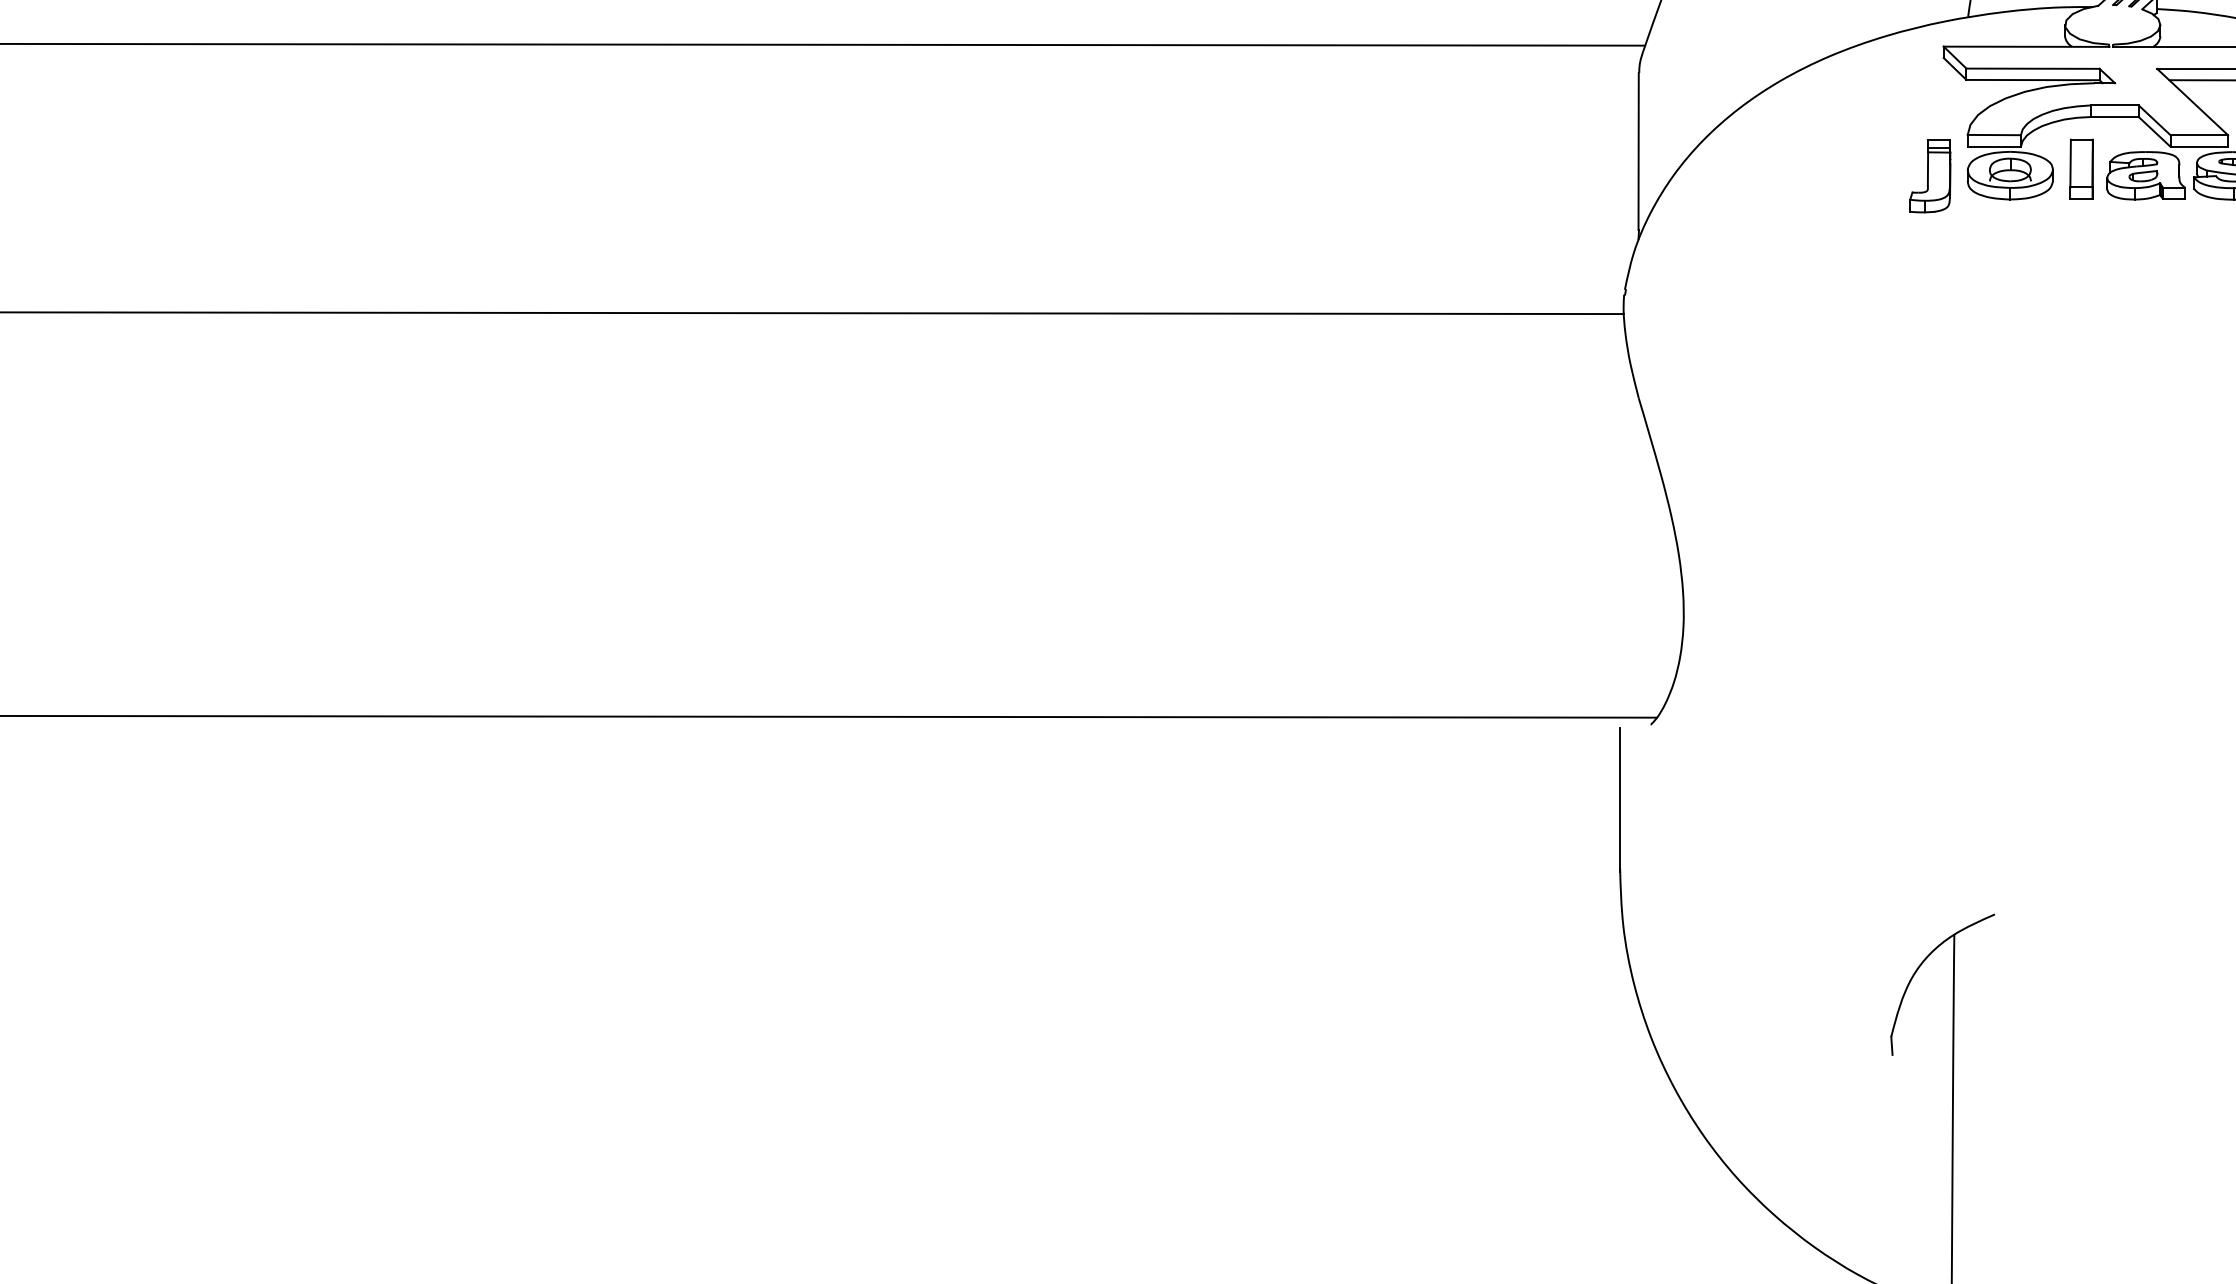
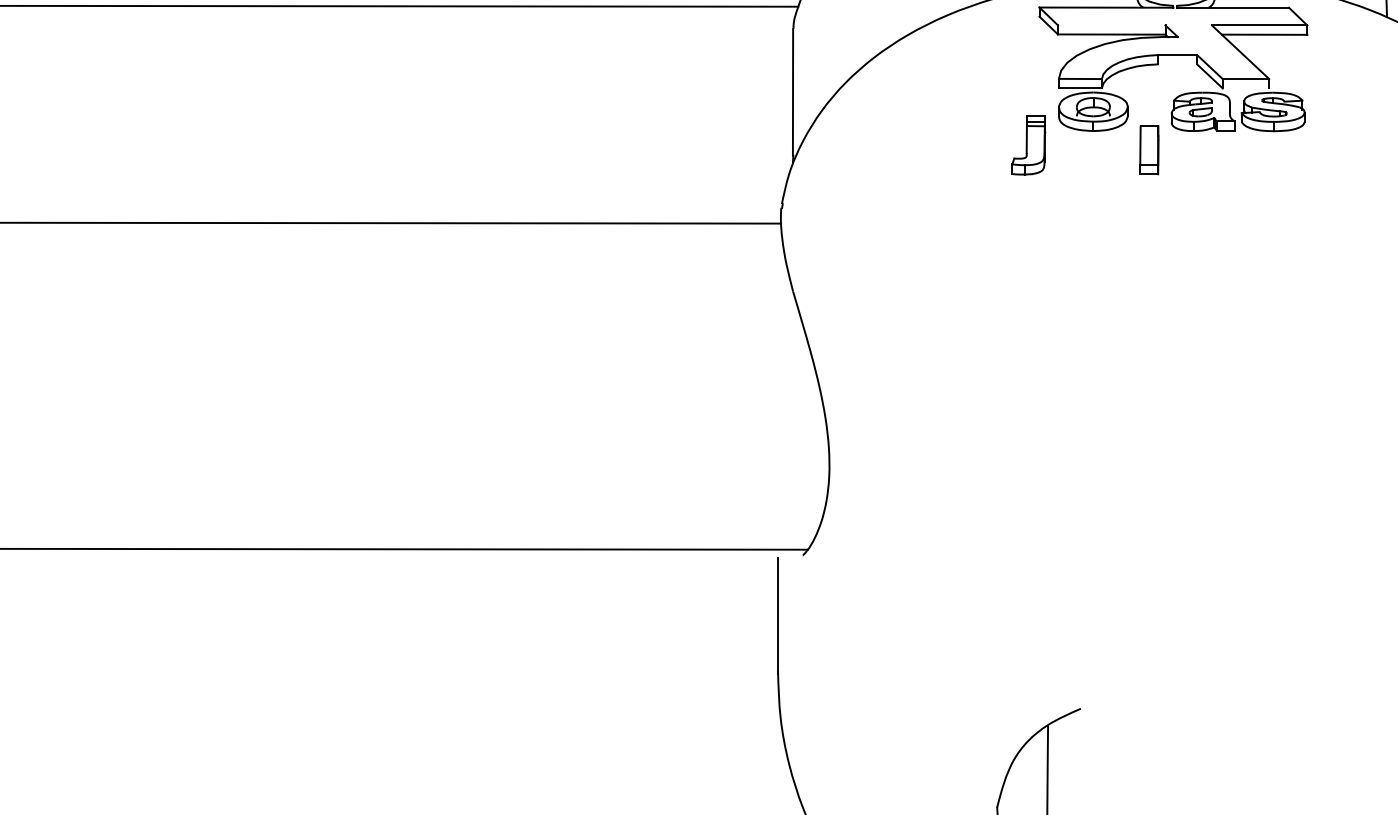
line: (2032, 68) -> (1111, 25), removed
line: (2114, 117) -> (1177, 64), removed
line: (2199, 146) -> (1246, 88), removed
part: (2081, 168) -> (1149, 149), moved
part: (1930, 176) -> (1028, 145), moved

